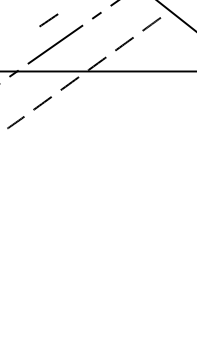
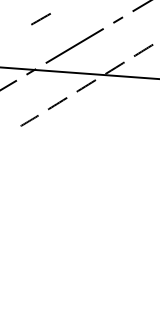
line: (48, 20) -> (40, 19), moved

